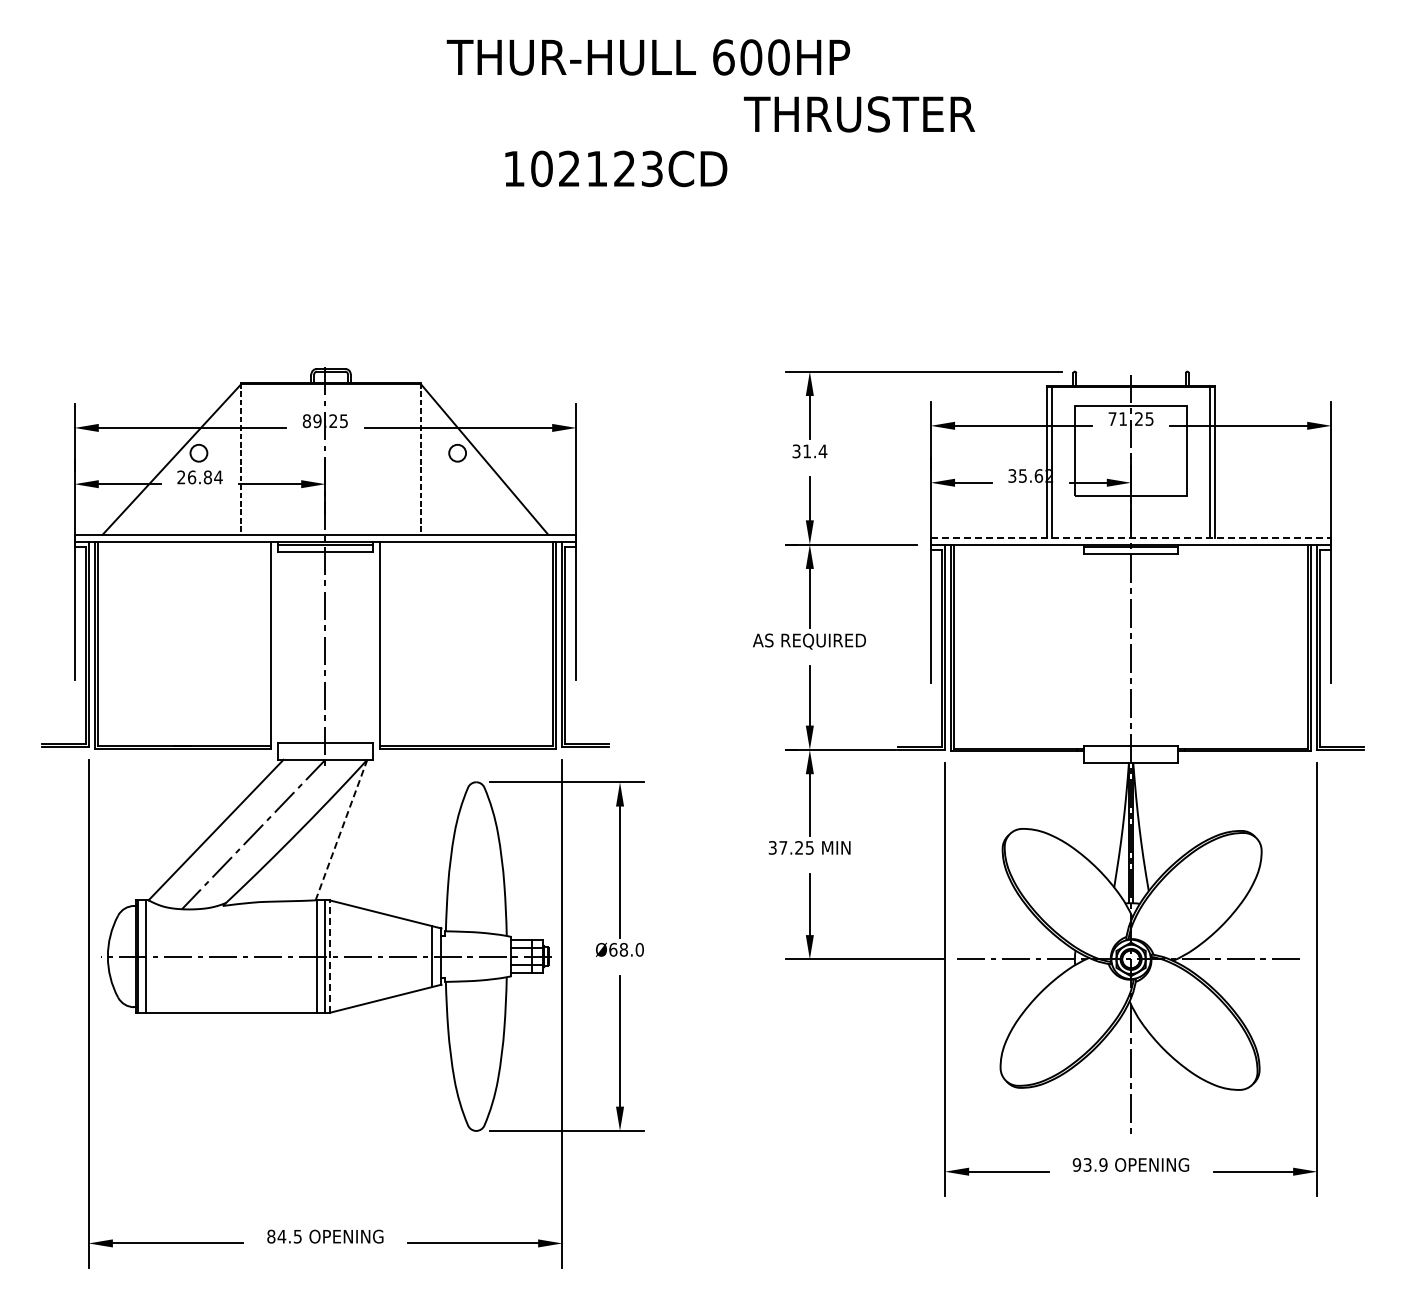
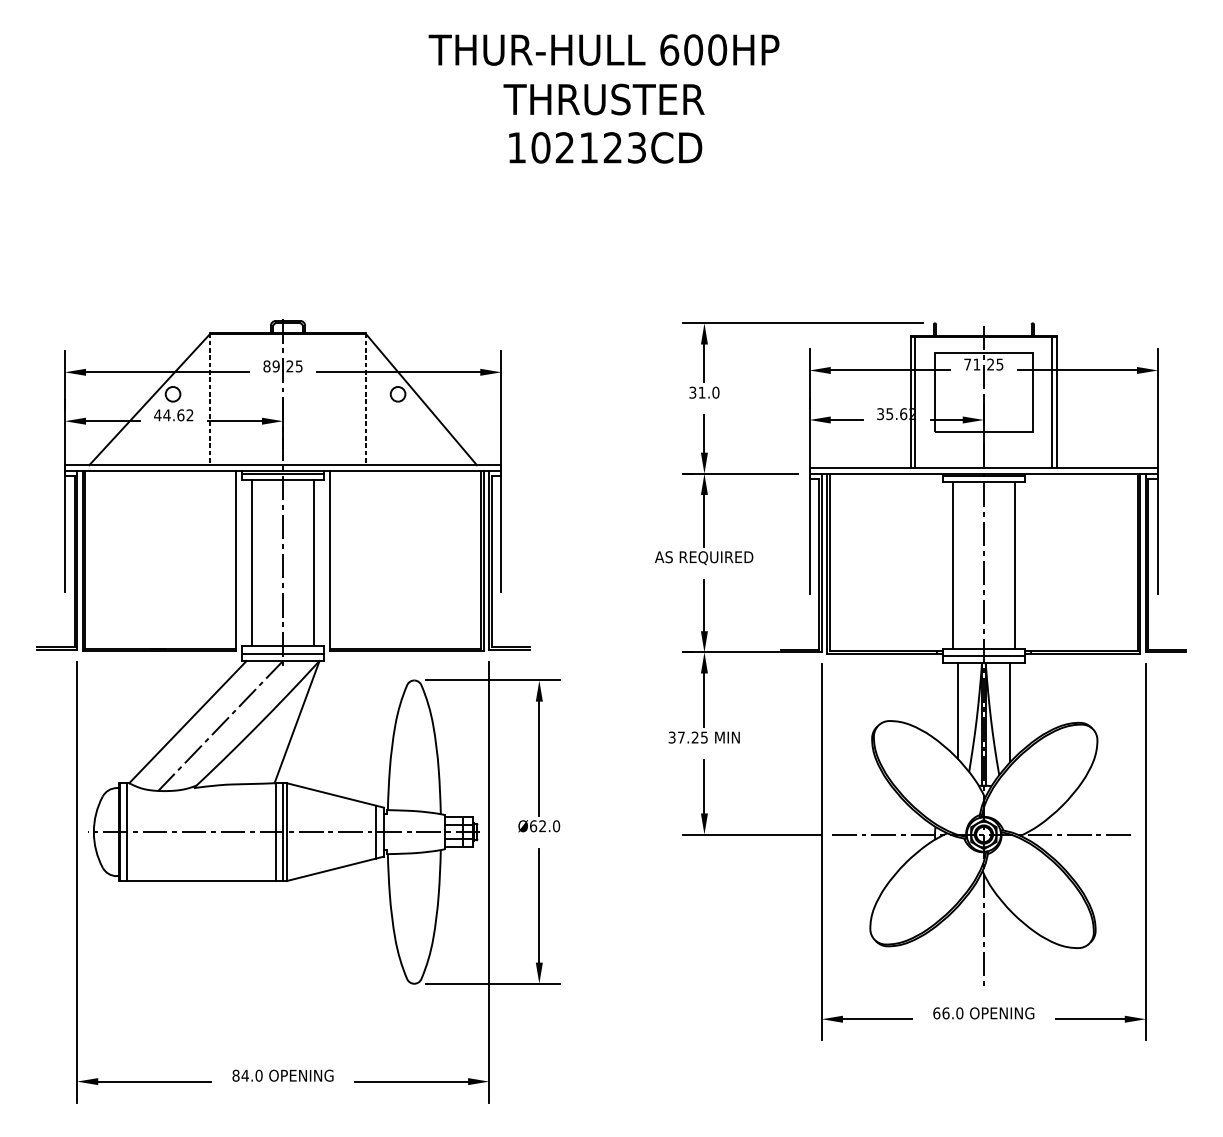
text: (648, 57) -> (604, 50), moved
text: (859, 114) -> (604, 99), moved
text: (616, 168) -> (605, 147), moved
text: (822, 451) -> (715, 392), 31.4 -> 31.0
text: (199, 477) -> (173, 415), 26.84 -> 44.62
line: (1131, 537) -> (984, 467), dashed -> solid
line: (289, 646) -> (251, 562), added
line: (361, 646) -> (314, 562), added
line: (1095, 649) -> (952, 565), added
line: (1166, 649) -> (1014, 565), added
line: (325, 751) -> (283, 653), added
line: (1131, 754) -> (984, 656), added
line: (1100, 817) -> (957, 711), added
line: (1161, 819) -> (1010, 712), added
line: (341, 830) -> (297, 722), dashed -> solid
text: (623, 949) -> (542, 825), Ø68.0 -> Ø62.0
line: (329, 956) -> (286, 832), dashed -> solid
text: (1089, 1164) -> (947, 1012), 93.9 -> 66.0
text: (297, 1236) -> (258, 1075), 84.5 -> 84.0

